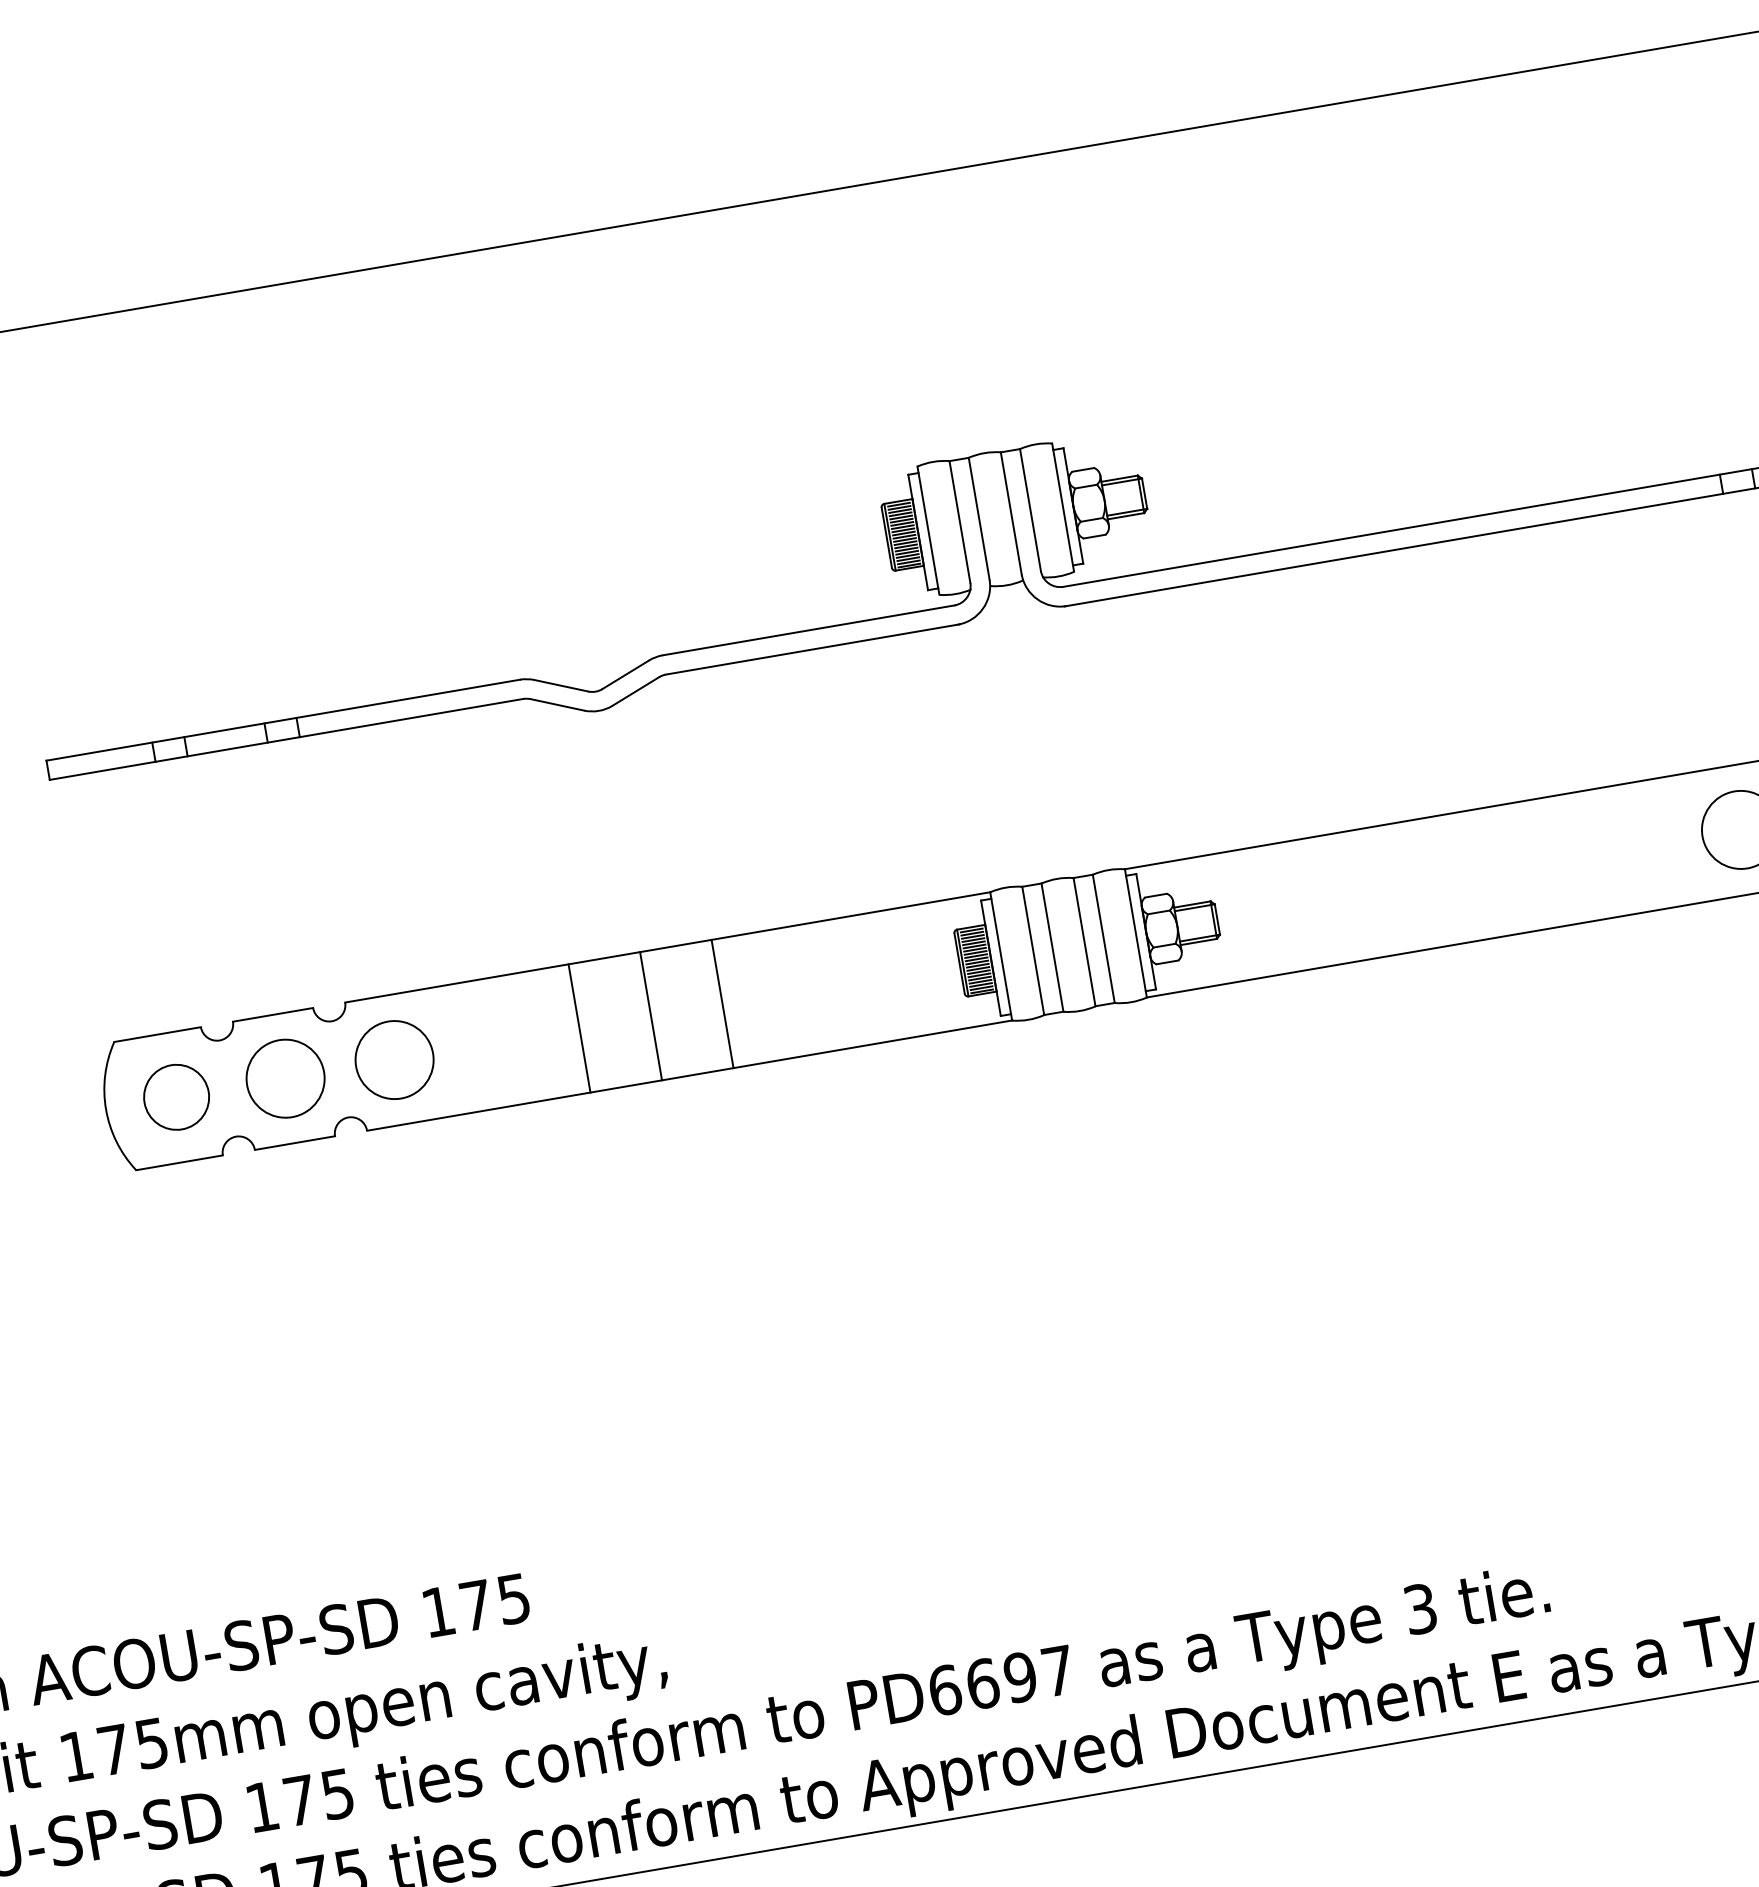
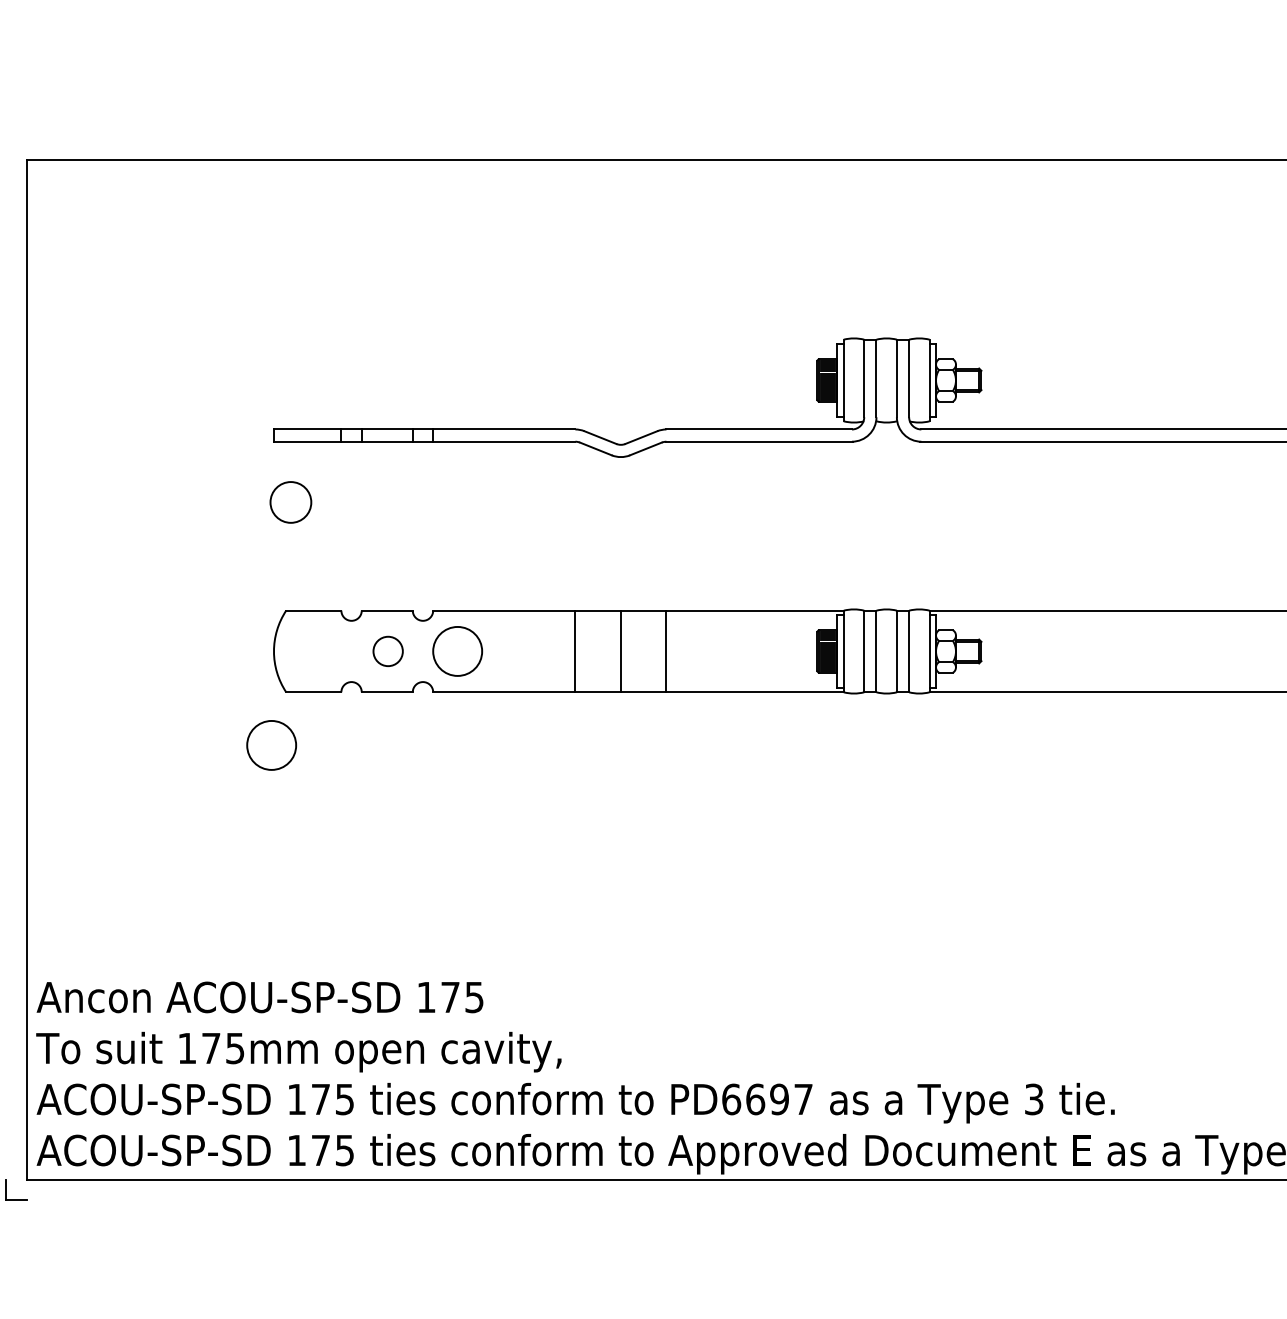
circle: (284, 1078) -> (387, 651), size x0.6
circle: (175, 1097) -> (290, 502), moved
circle: (127, 1257) -> (271, 745), added

